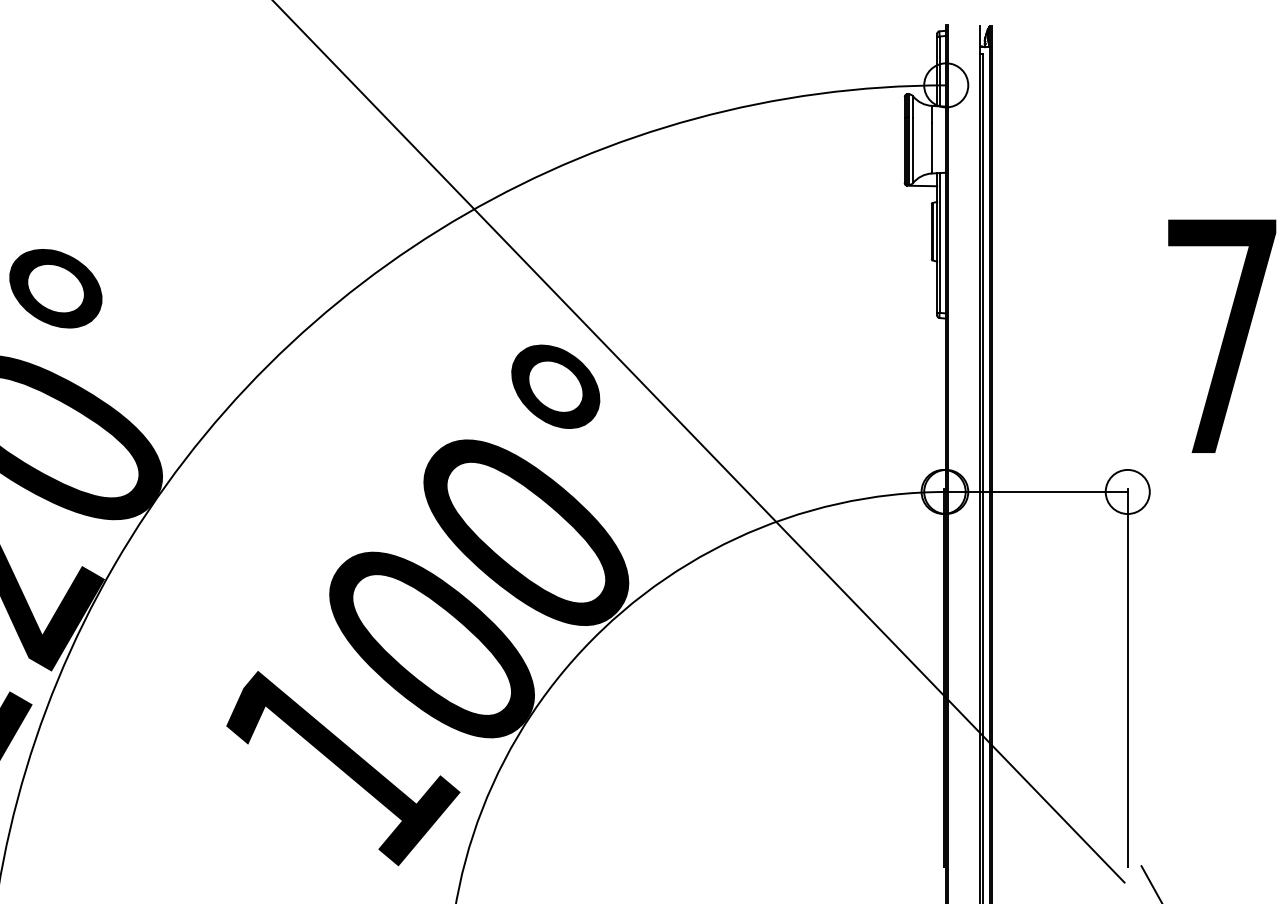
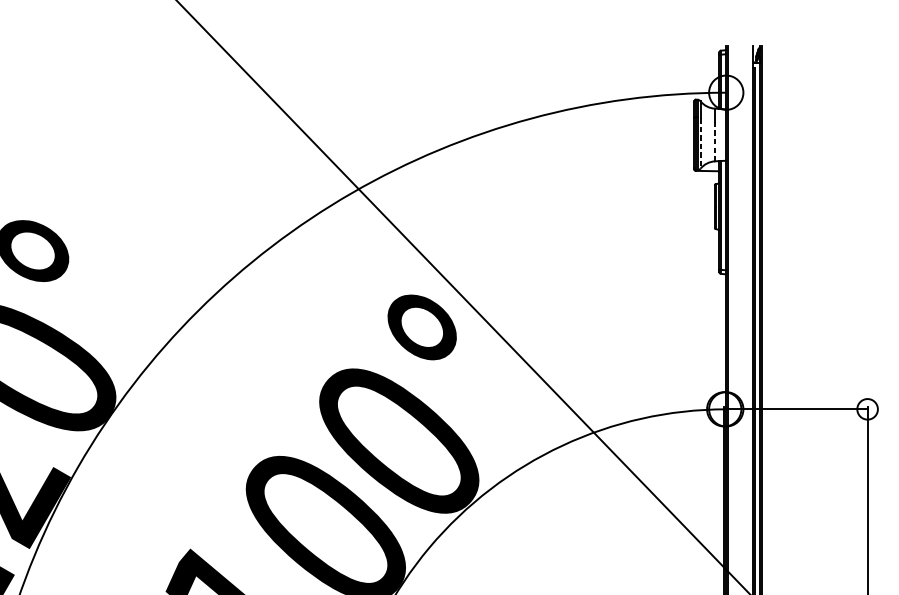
line: (931, 148) -> (714, 141), solid -> dashed
line: (913, 150) -> (700, 143), solid -> dashed
circle: (1127, 491) -> (867, 408), size x0.6

